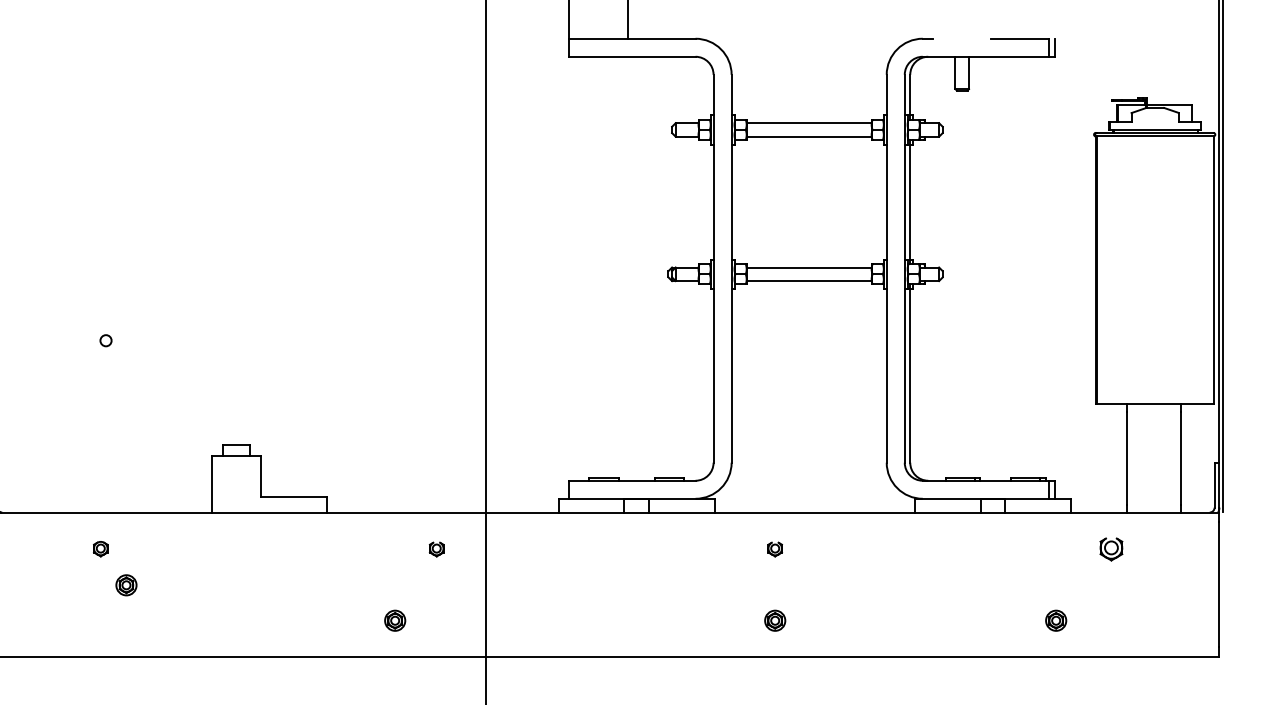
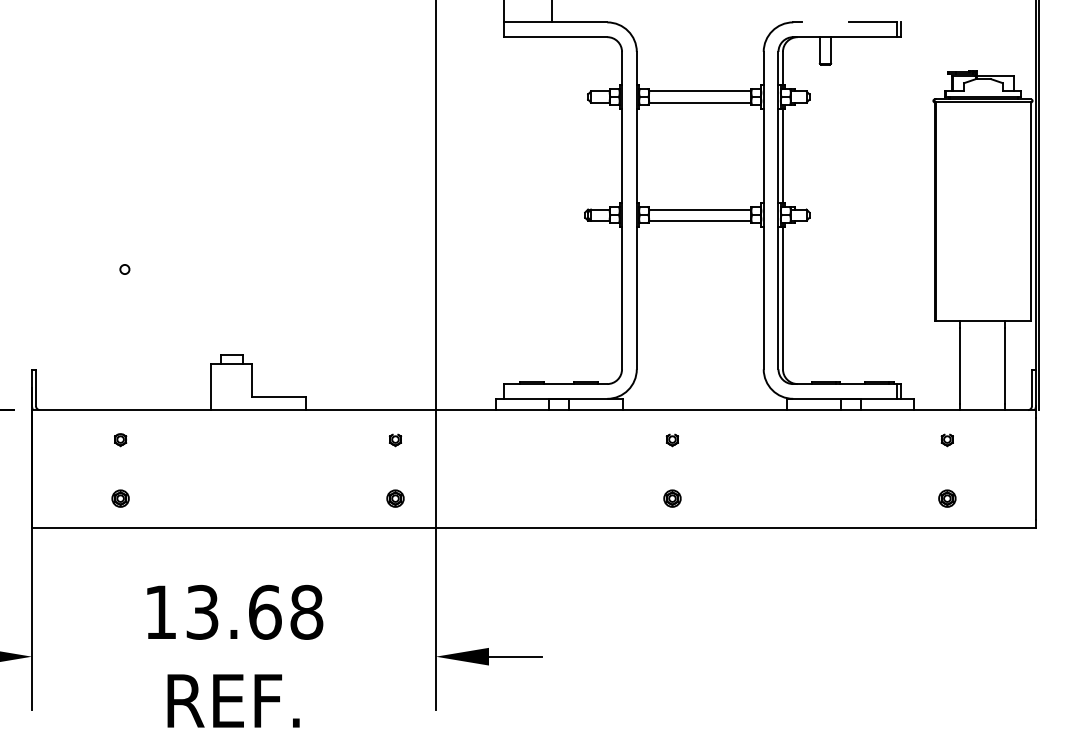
part: (1110, 549) -> (946, 440), size x0.62
part: (126, 585) -> (120, 498), moved
part: (395, 620) -> (395, 498), moved
part: (1056, 620) -> (947, 498), moved

